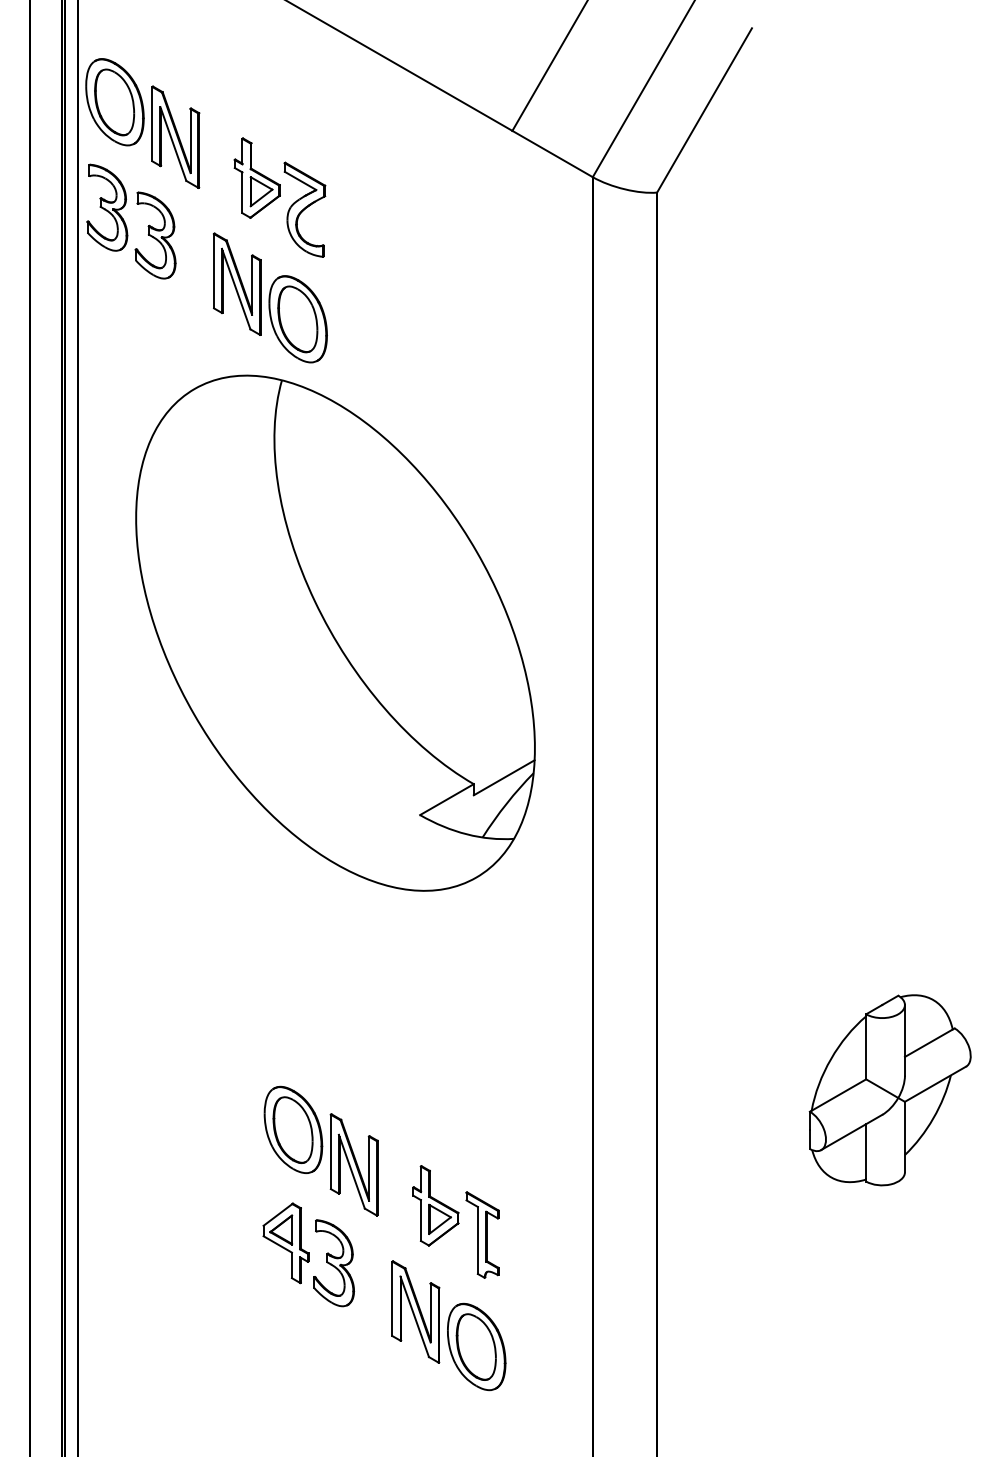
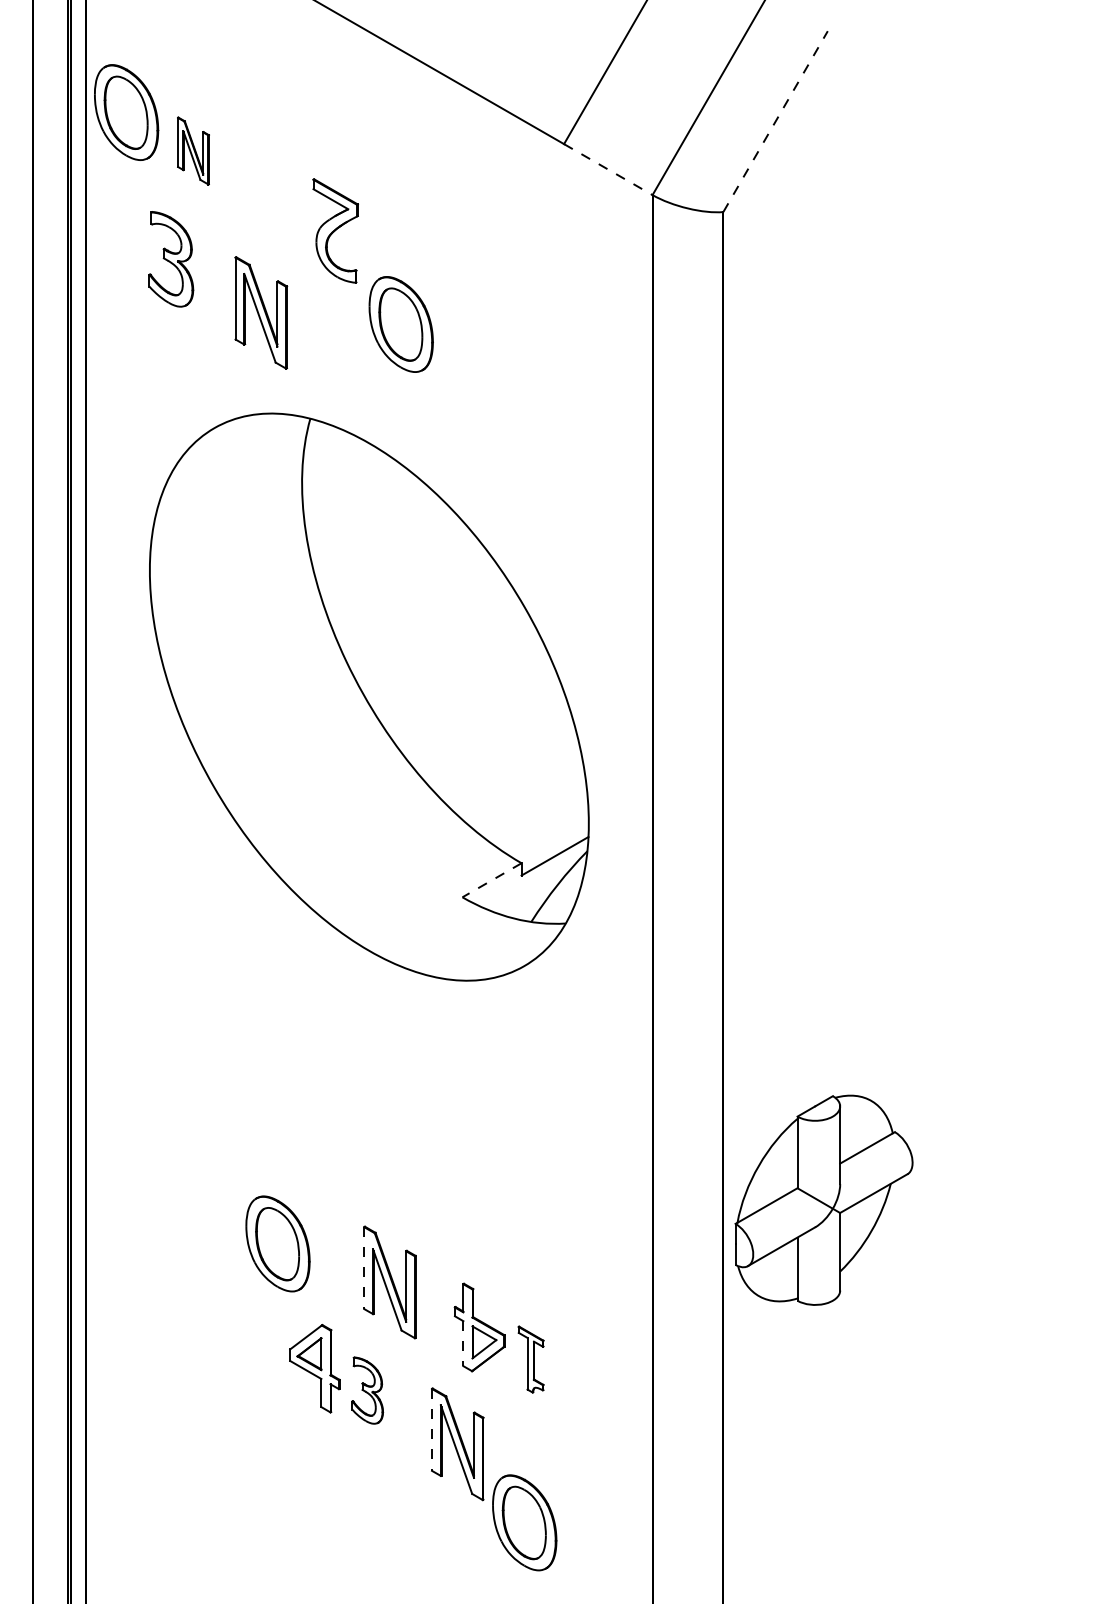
line: (704, 110) -> (775, 121), solid -> dashed
part: (175, 136) -> (193, 150), size x0.6
line: (552, 153) -> (608, 169), solid -> dashed
part: (257, 177) -> (283, 195), removed
part: (107, 207) -> (118, 228), removed
part: (297, 319) -> (400, 324), moved
line: (446, 799) -> (491, 880), solid -> dashed
part: (889, 1089) -> (823, 1199), moved
part: (292, 1129) -> (277, 1243), moved
line: (331, 1152) -> (364, 1268), solid -> dashed
line: (421, 1221) -> (463, 1344), solid -> dashed
part: (481, 1234) -> (530, 1359), size x0.7
part: (333, 1263) -> (367, 1390), size x0.7
line: (392, 1298) -> (432, 1429), solid -> dashed
part: (476, 1346) -> (524, 1522), moved

